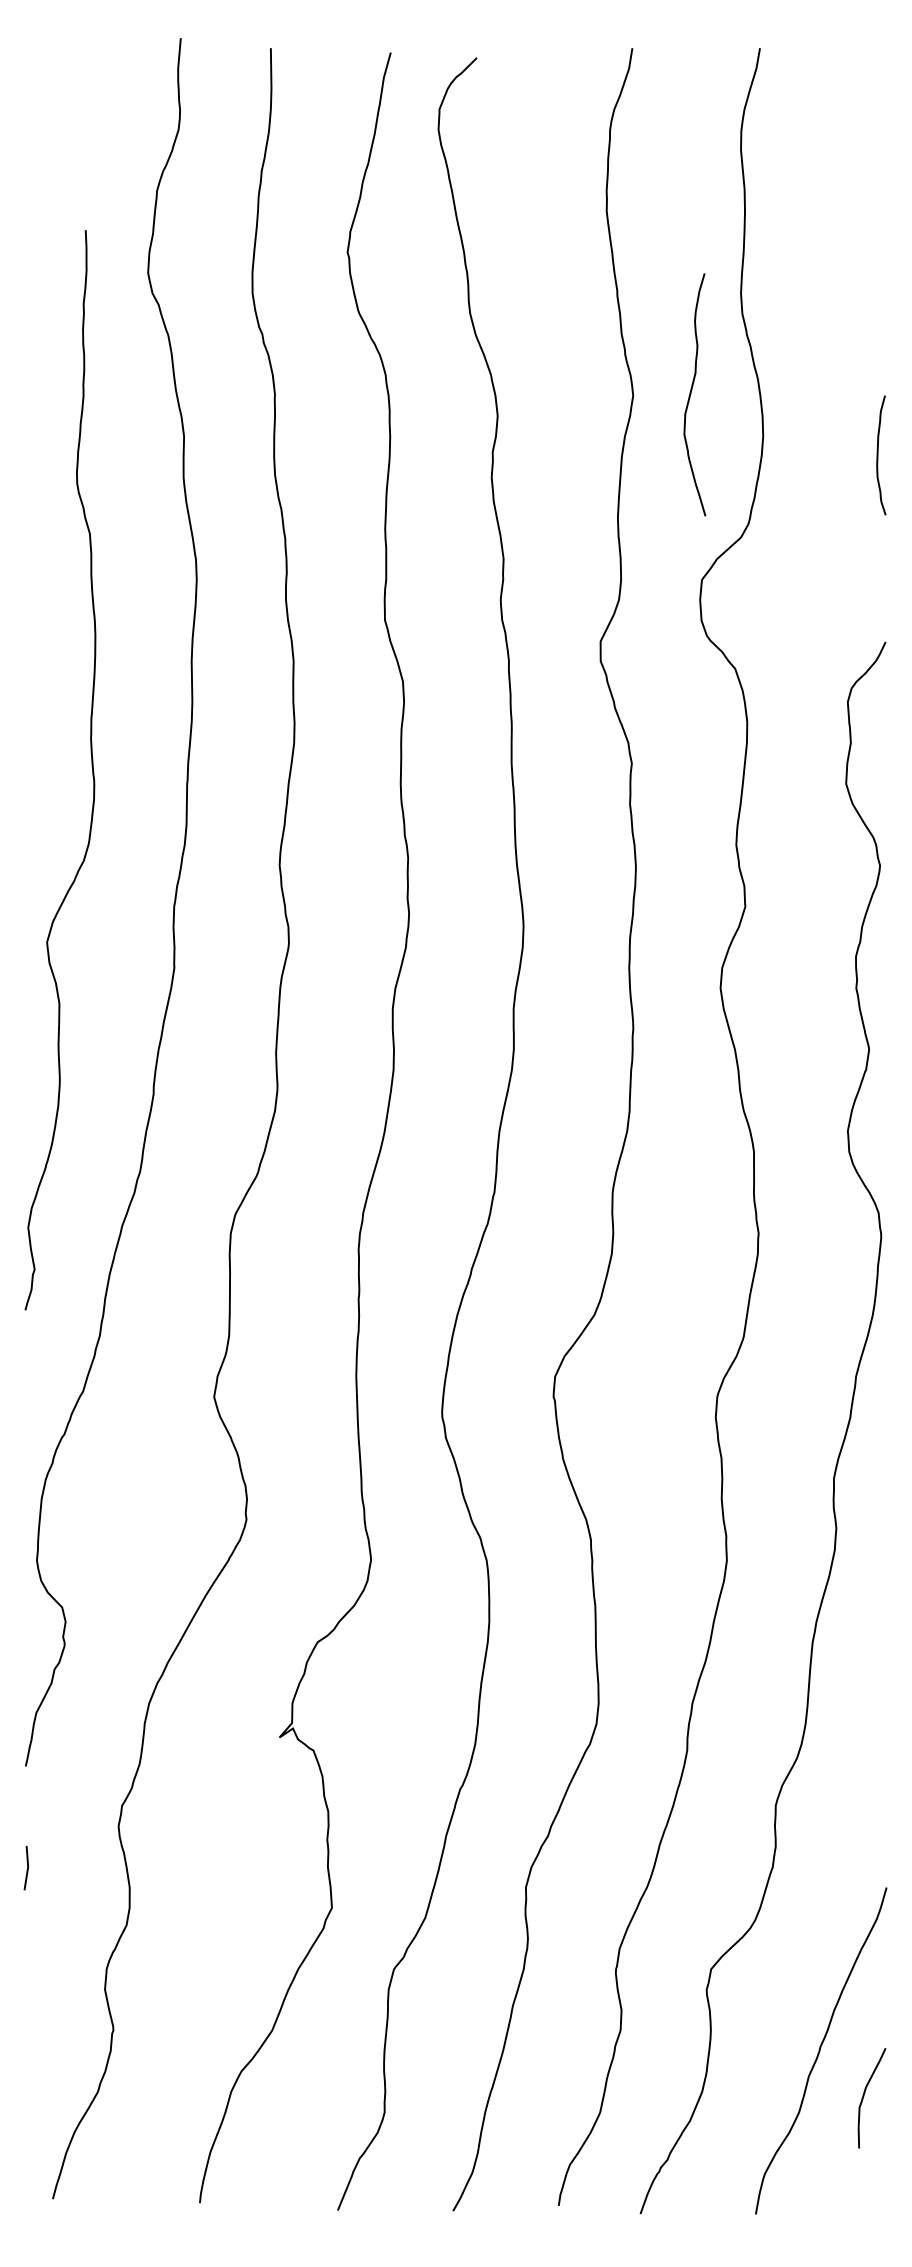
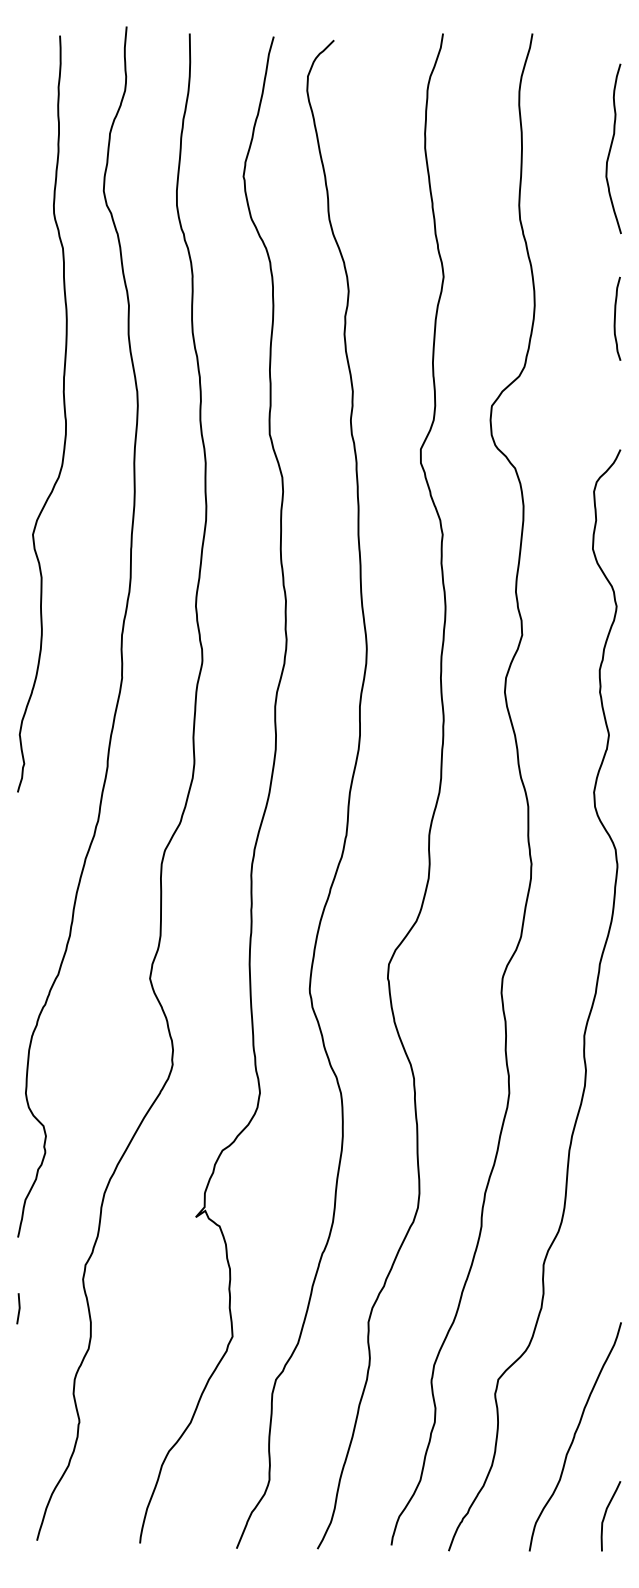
curve: (691, 394) -> (611, 148), moved
curve: (91, 766) -> (64, 411), moved
curve: (864, 2096) -> (605, 1515), moved

